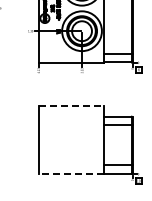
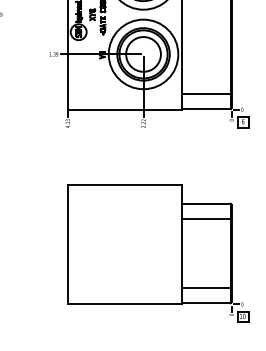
line: (71, 106) -> (125, 185), dashed -> solid
line: (71, 174) -> (125, 304), dashed -> solid

